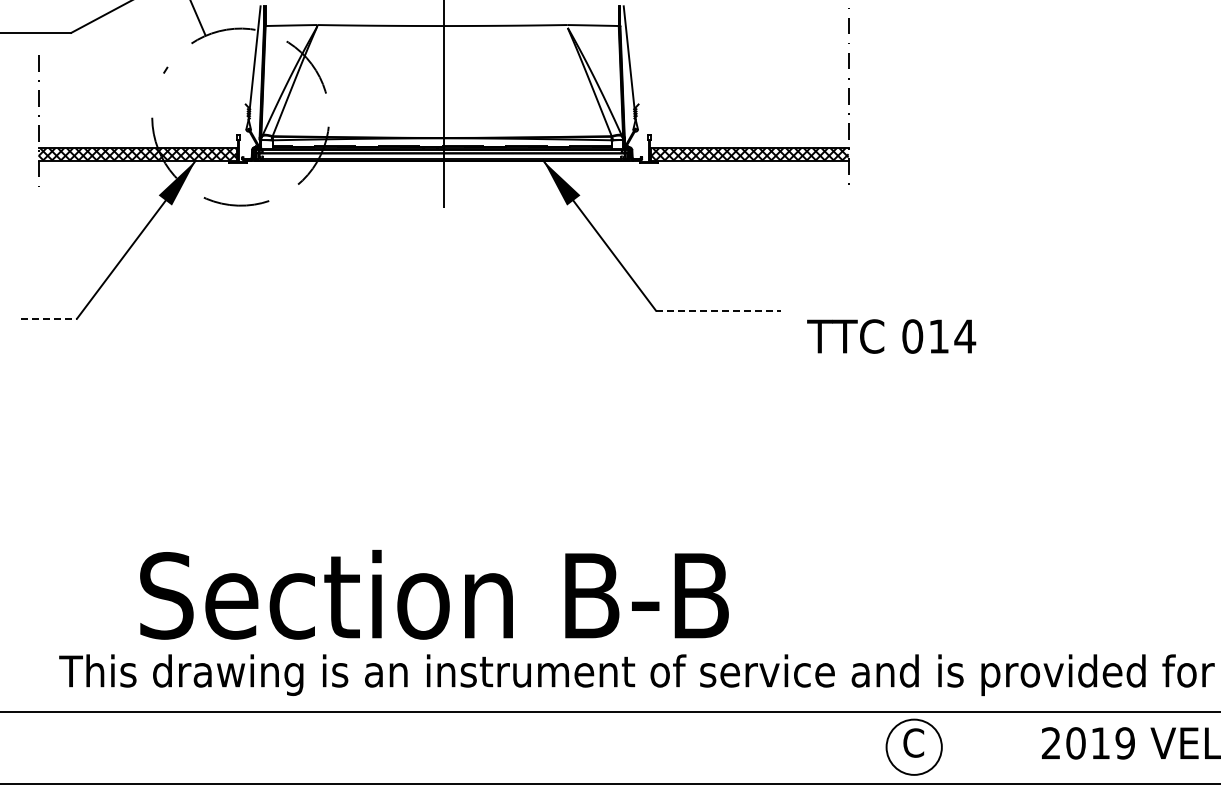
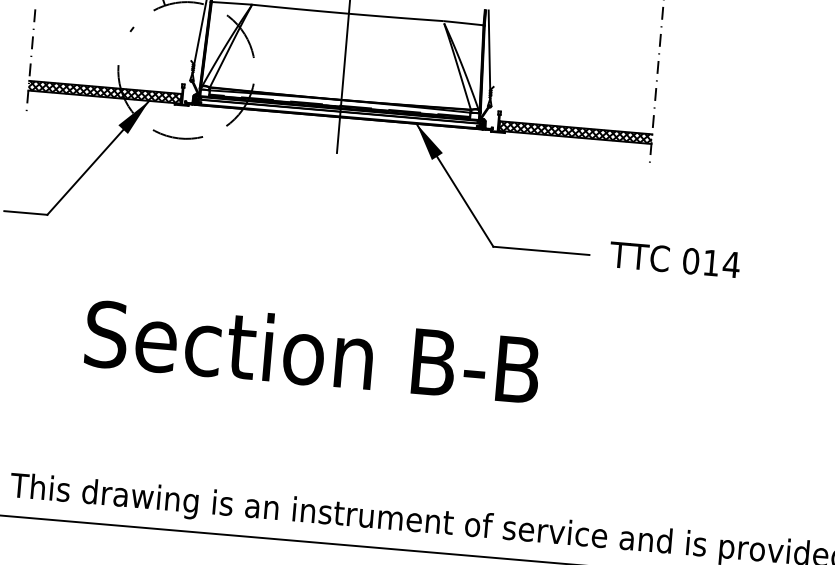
line: (718, 310) -> (541, 250), dashed -> solid
line: (48, 318) -> (25, 212), dashed -> solid
text: (891, 336) -> (674, 259), moved
text: (434, 594) -> (312, 351), moved

